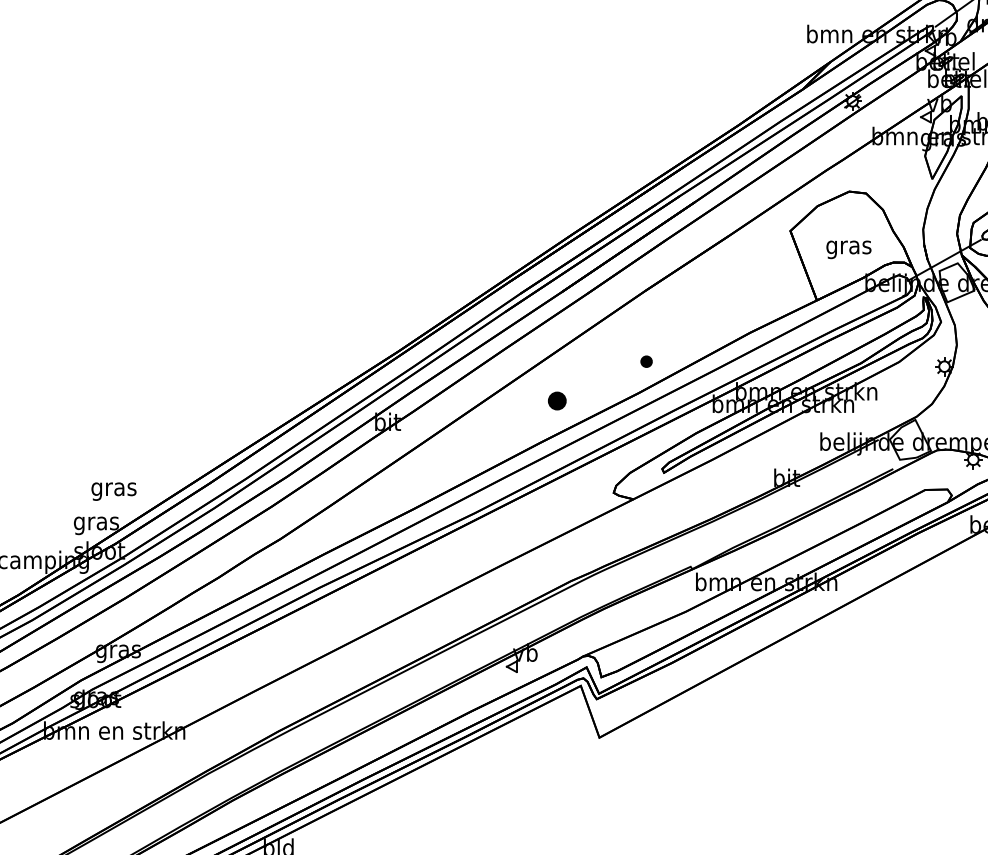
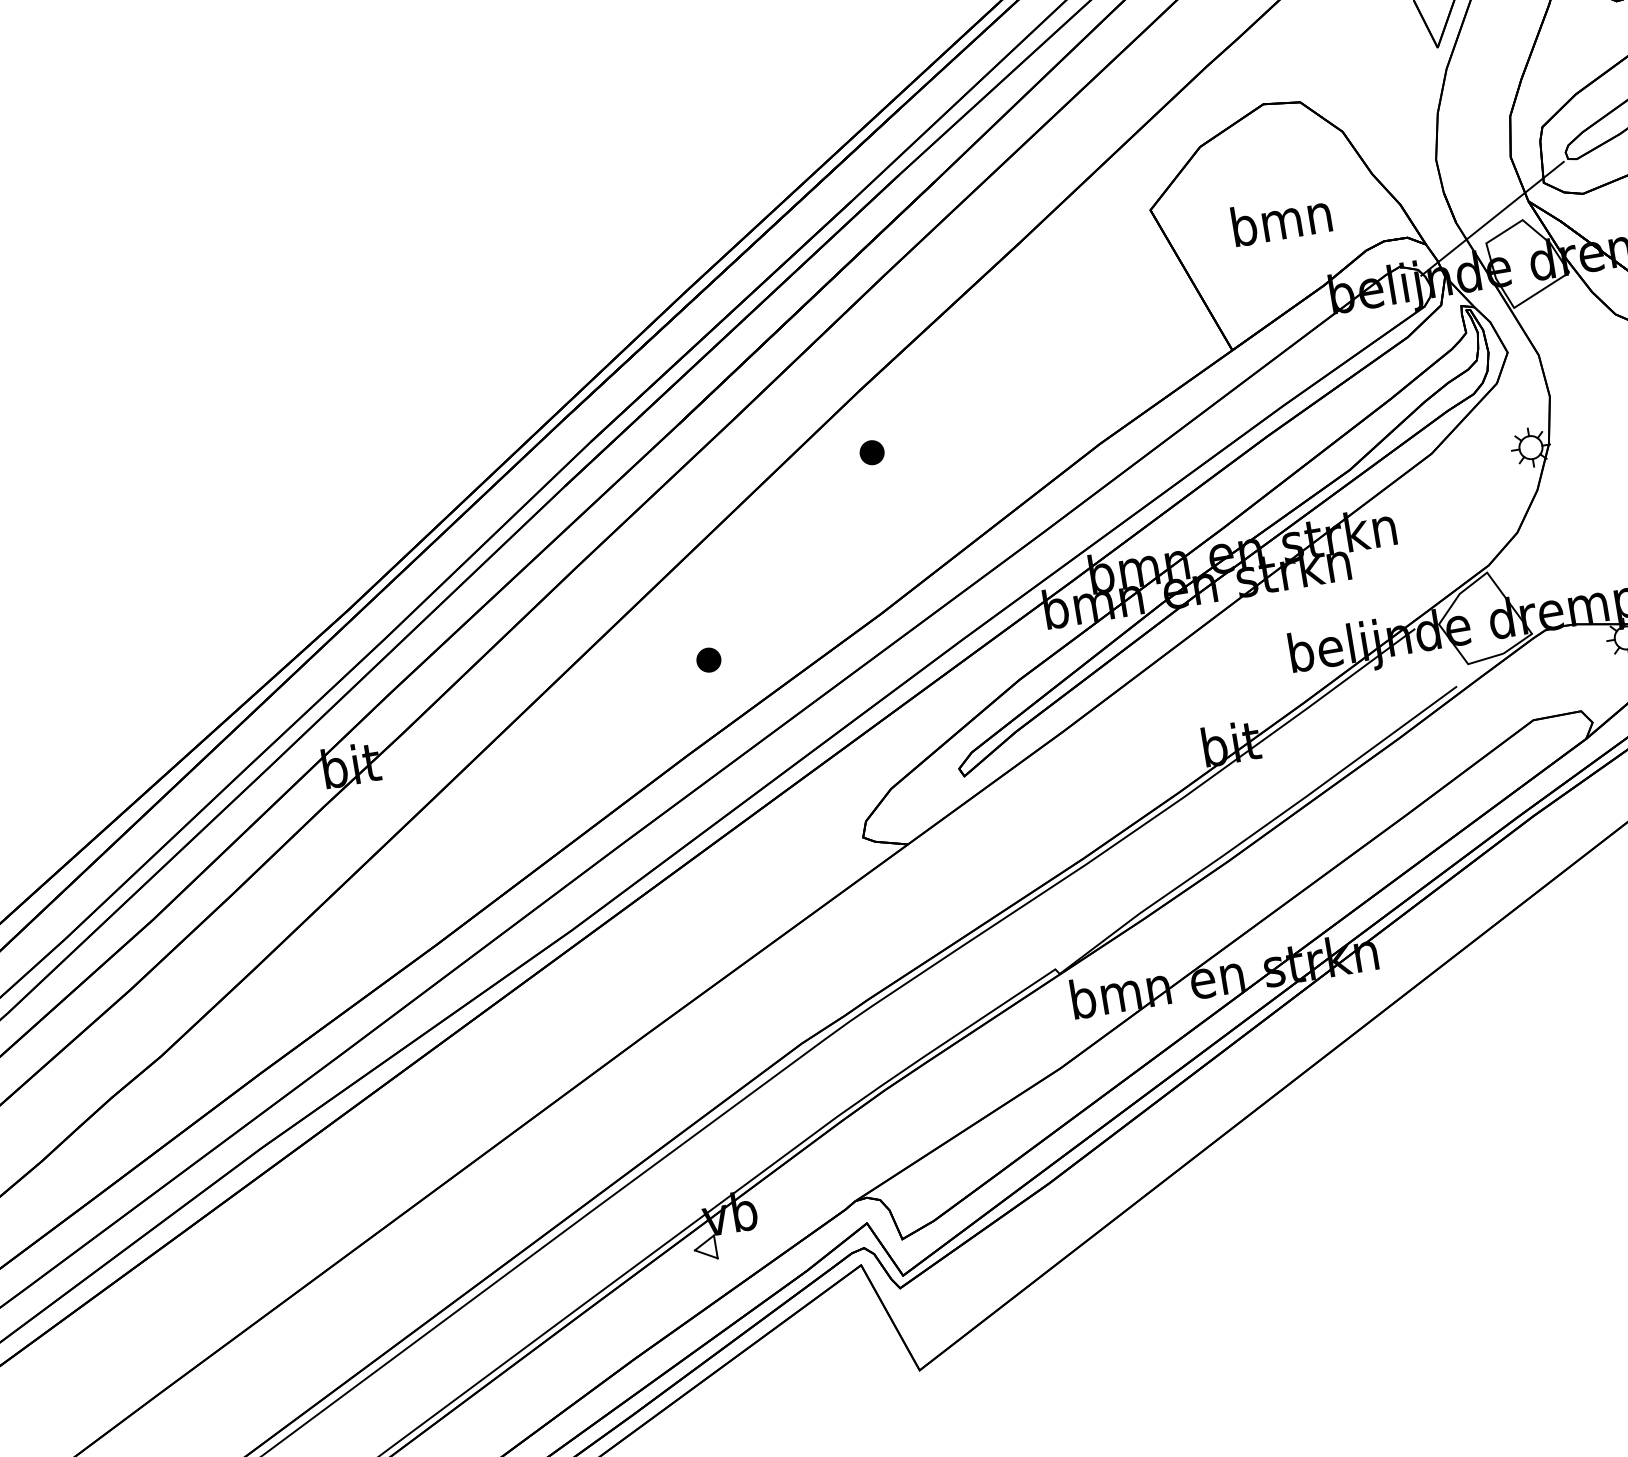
text: (848, 247) -> (1281, 225), gras -> bmn
part: (646, 361) -> (871, 452), moved
part: (557, 401) -> (709, 660), size x0.62

